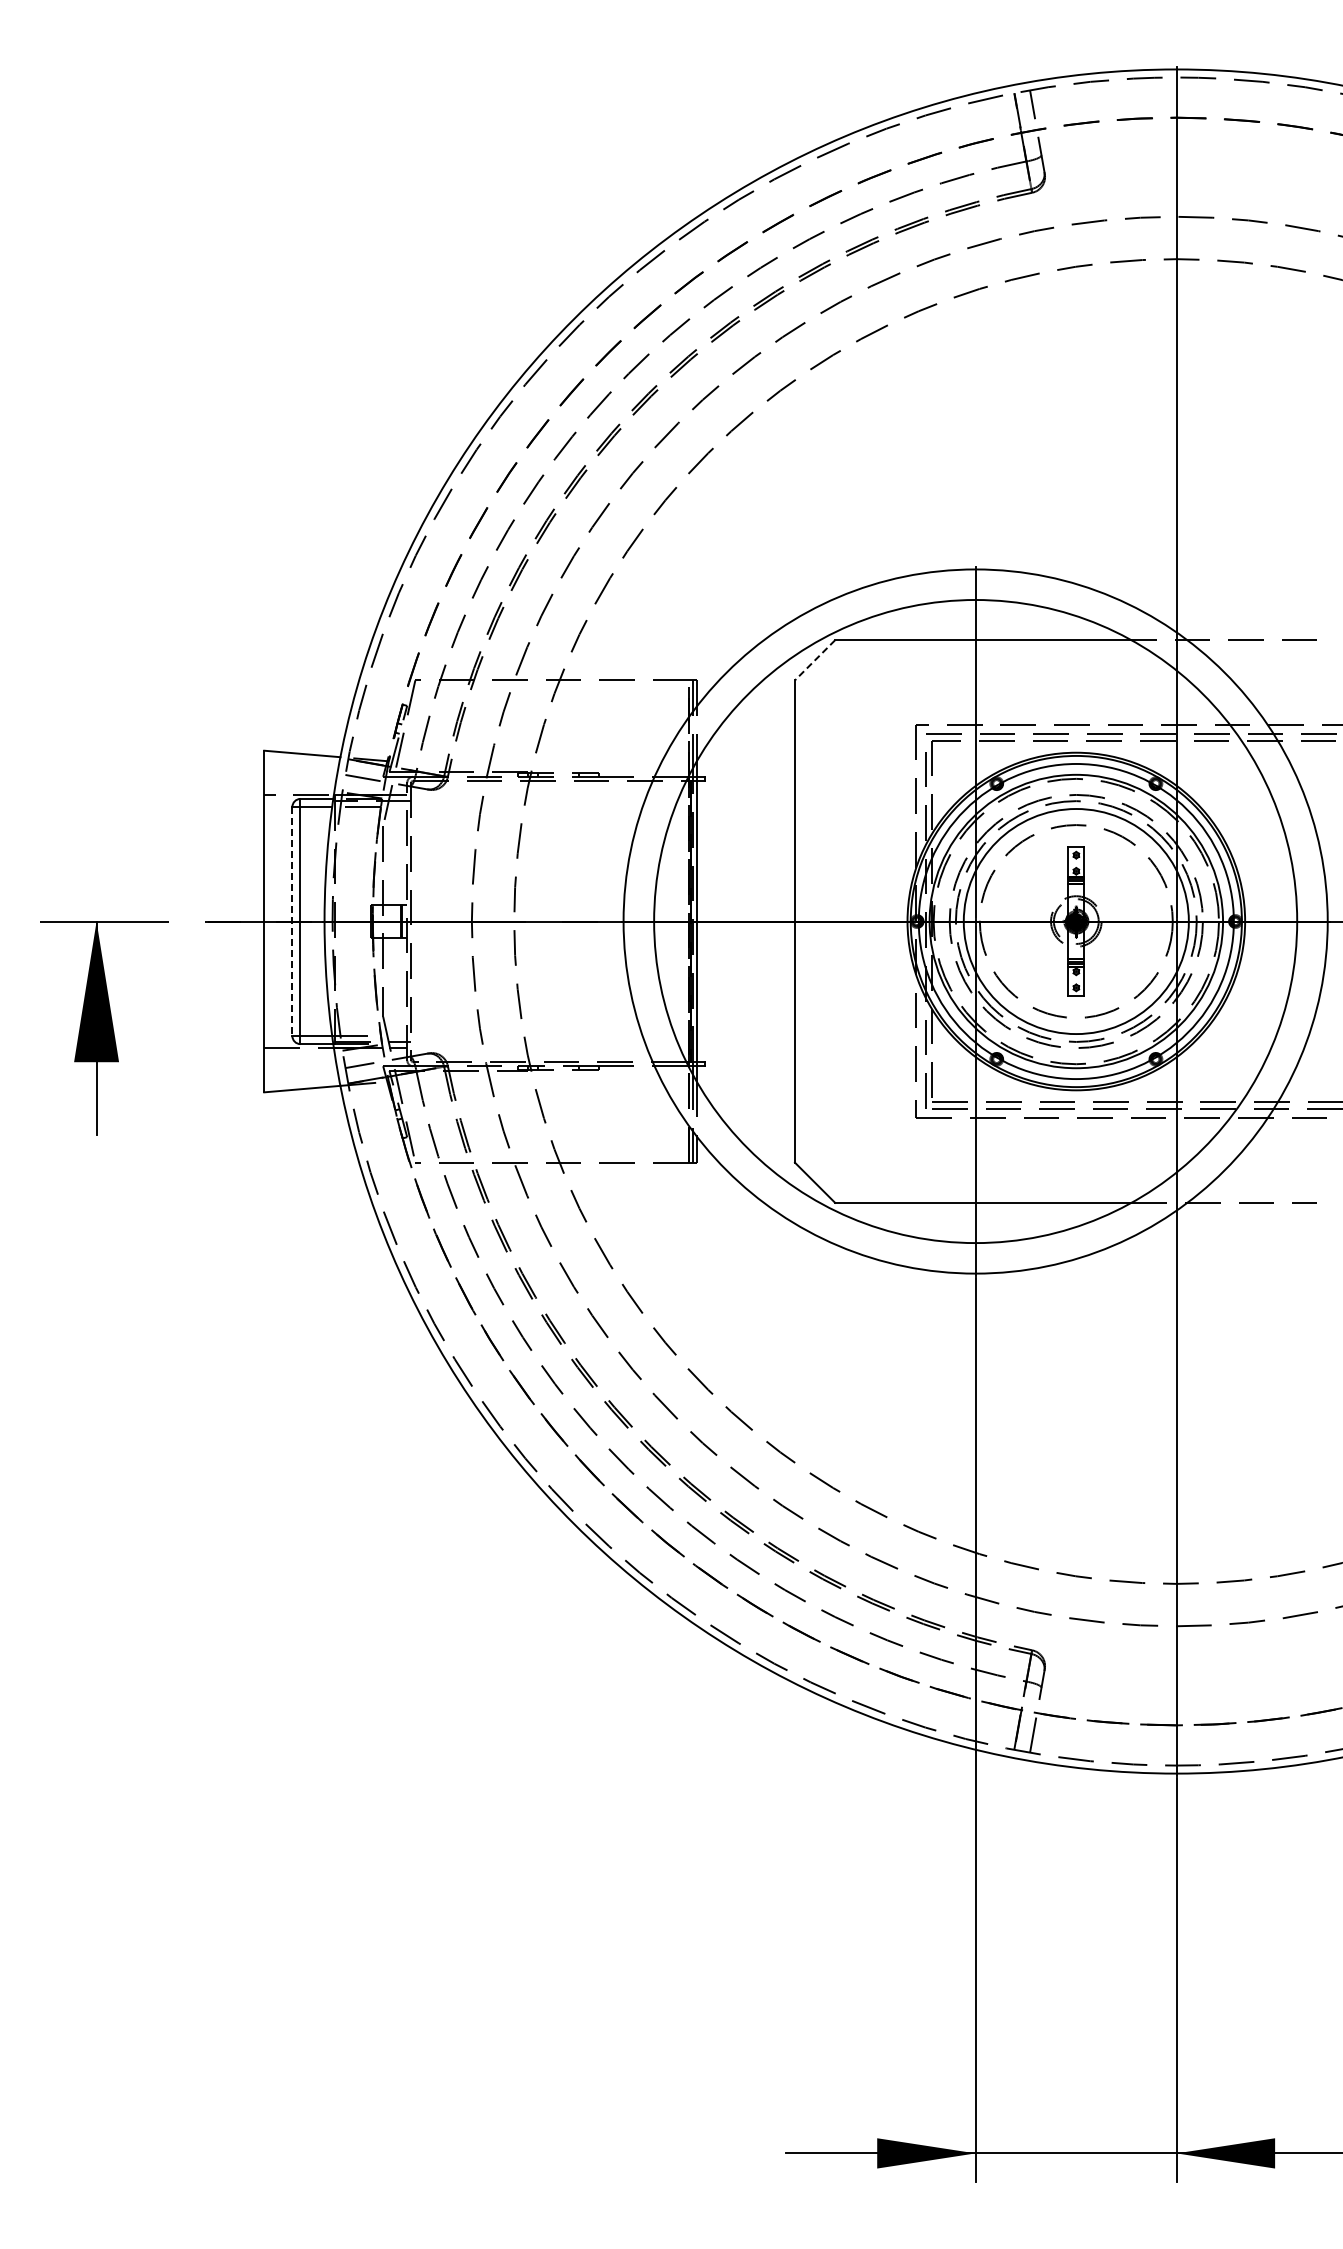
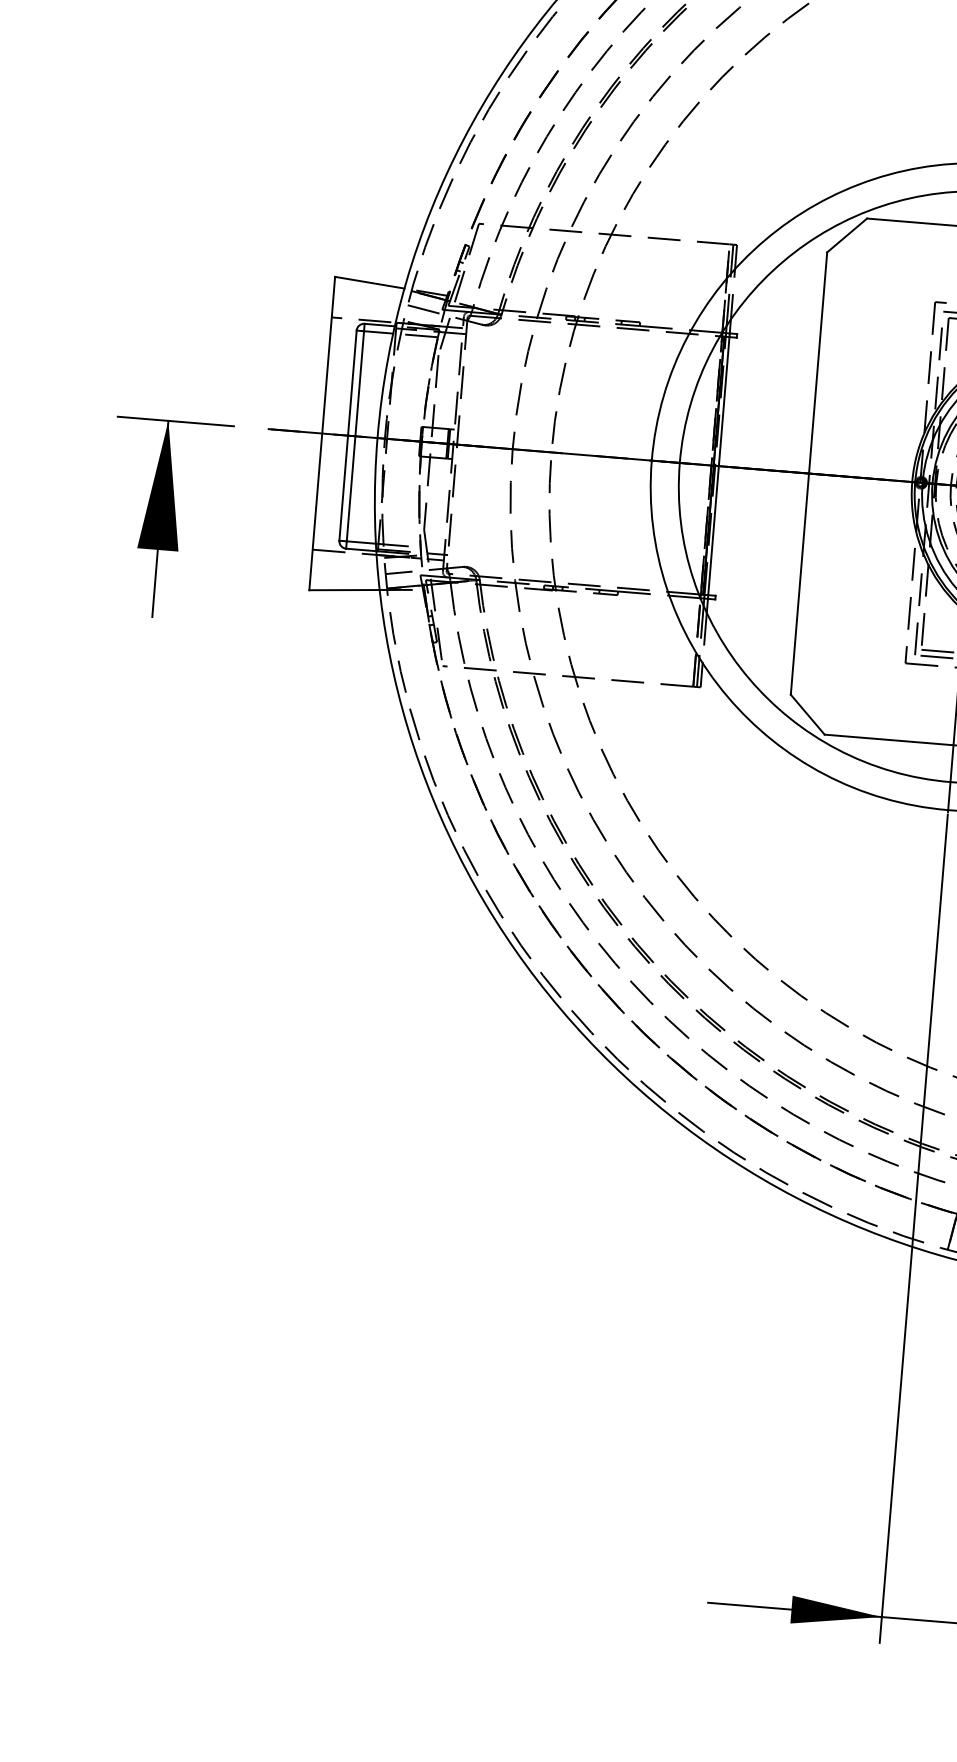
line: (814, 660) -> (846, 235), dashed -> solid
line: (292, 921) -> (348, 435), dashed -> solid

